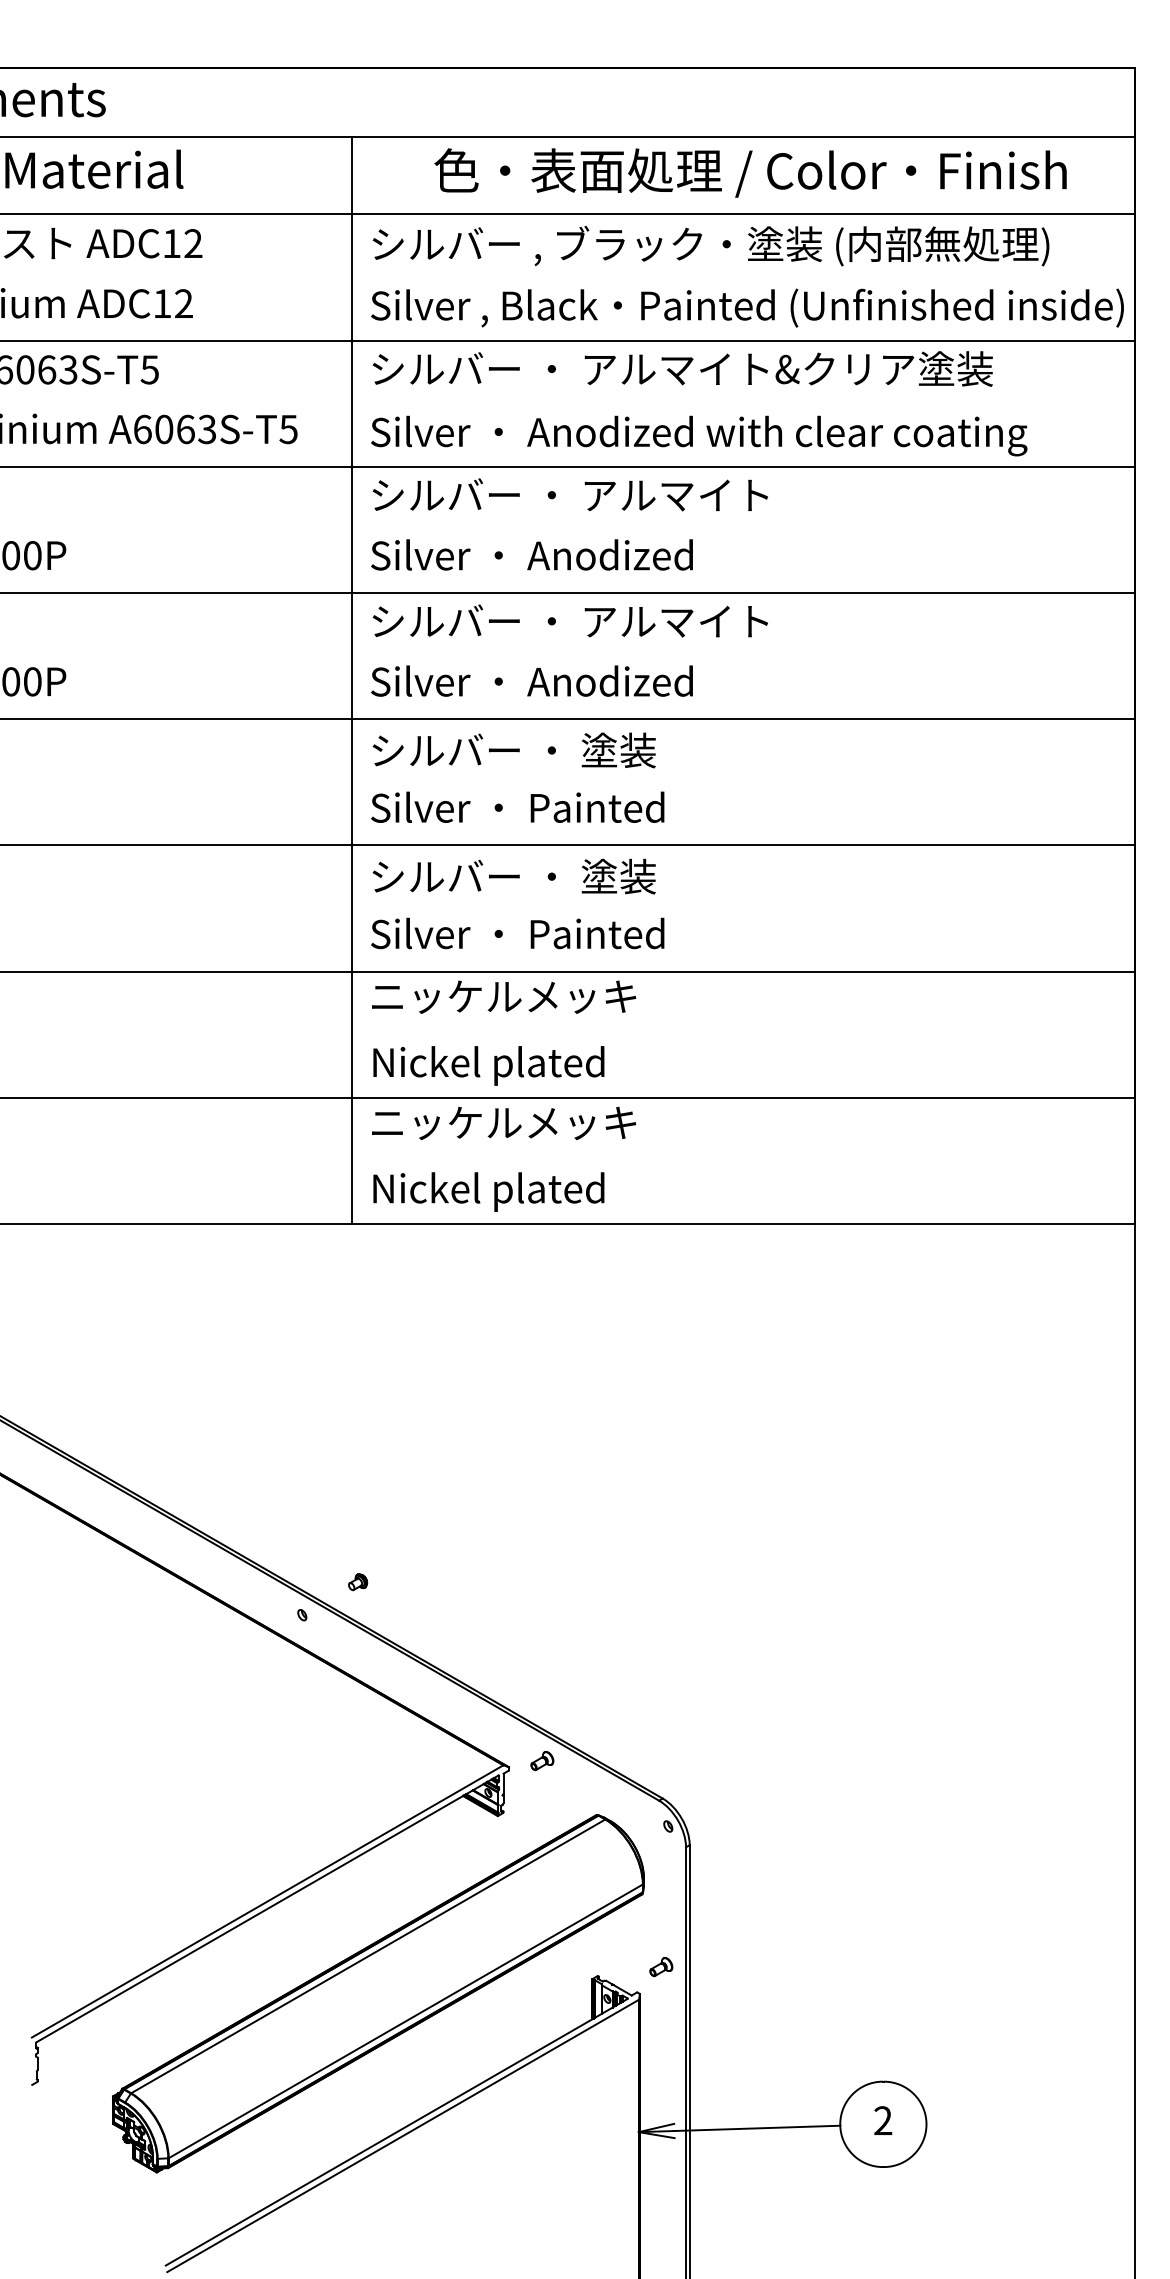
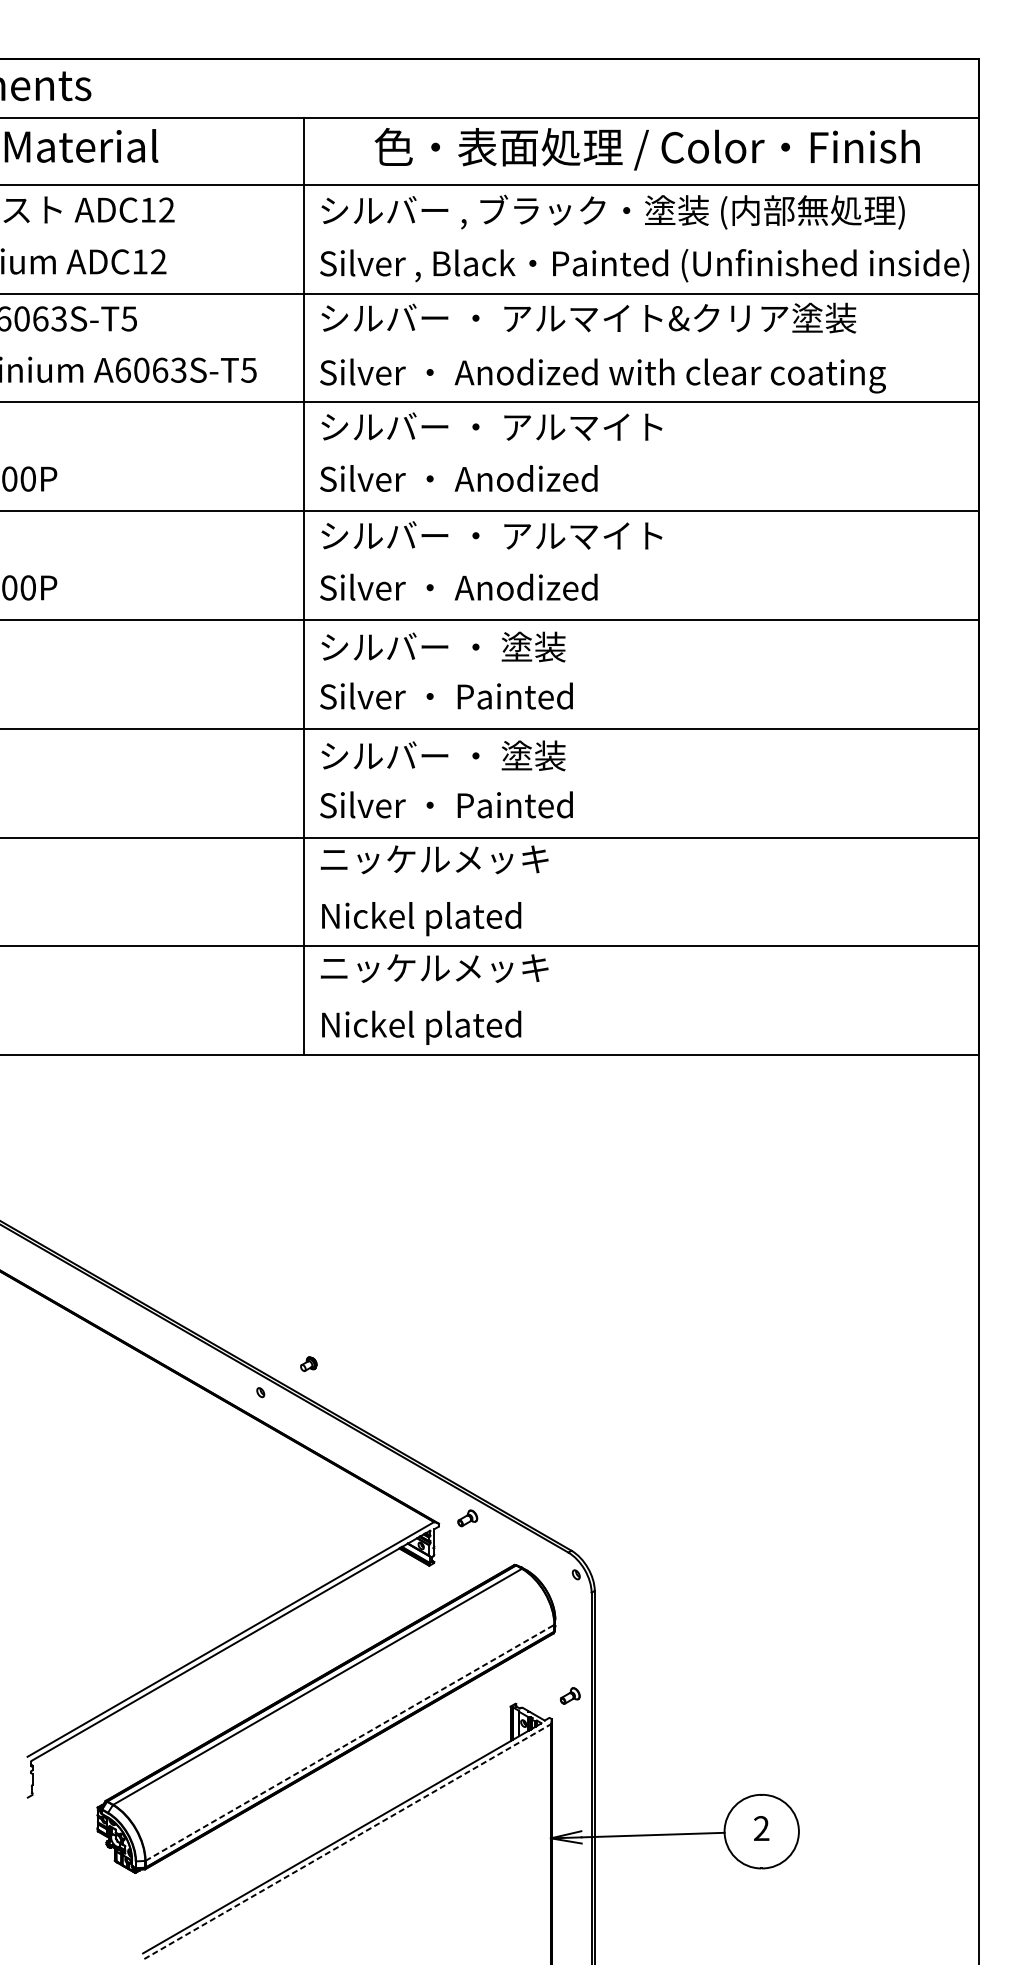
line: (405, 2021) -> (349, 1742), solid -> dashed
line: (403, 2135) -> (348, 1841), solid -> dashed

